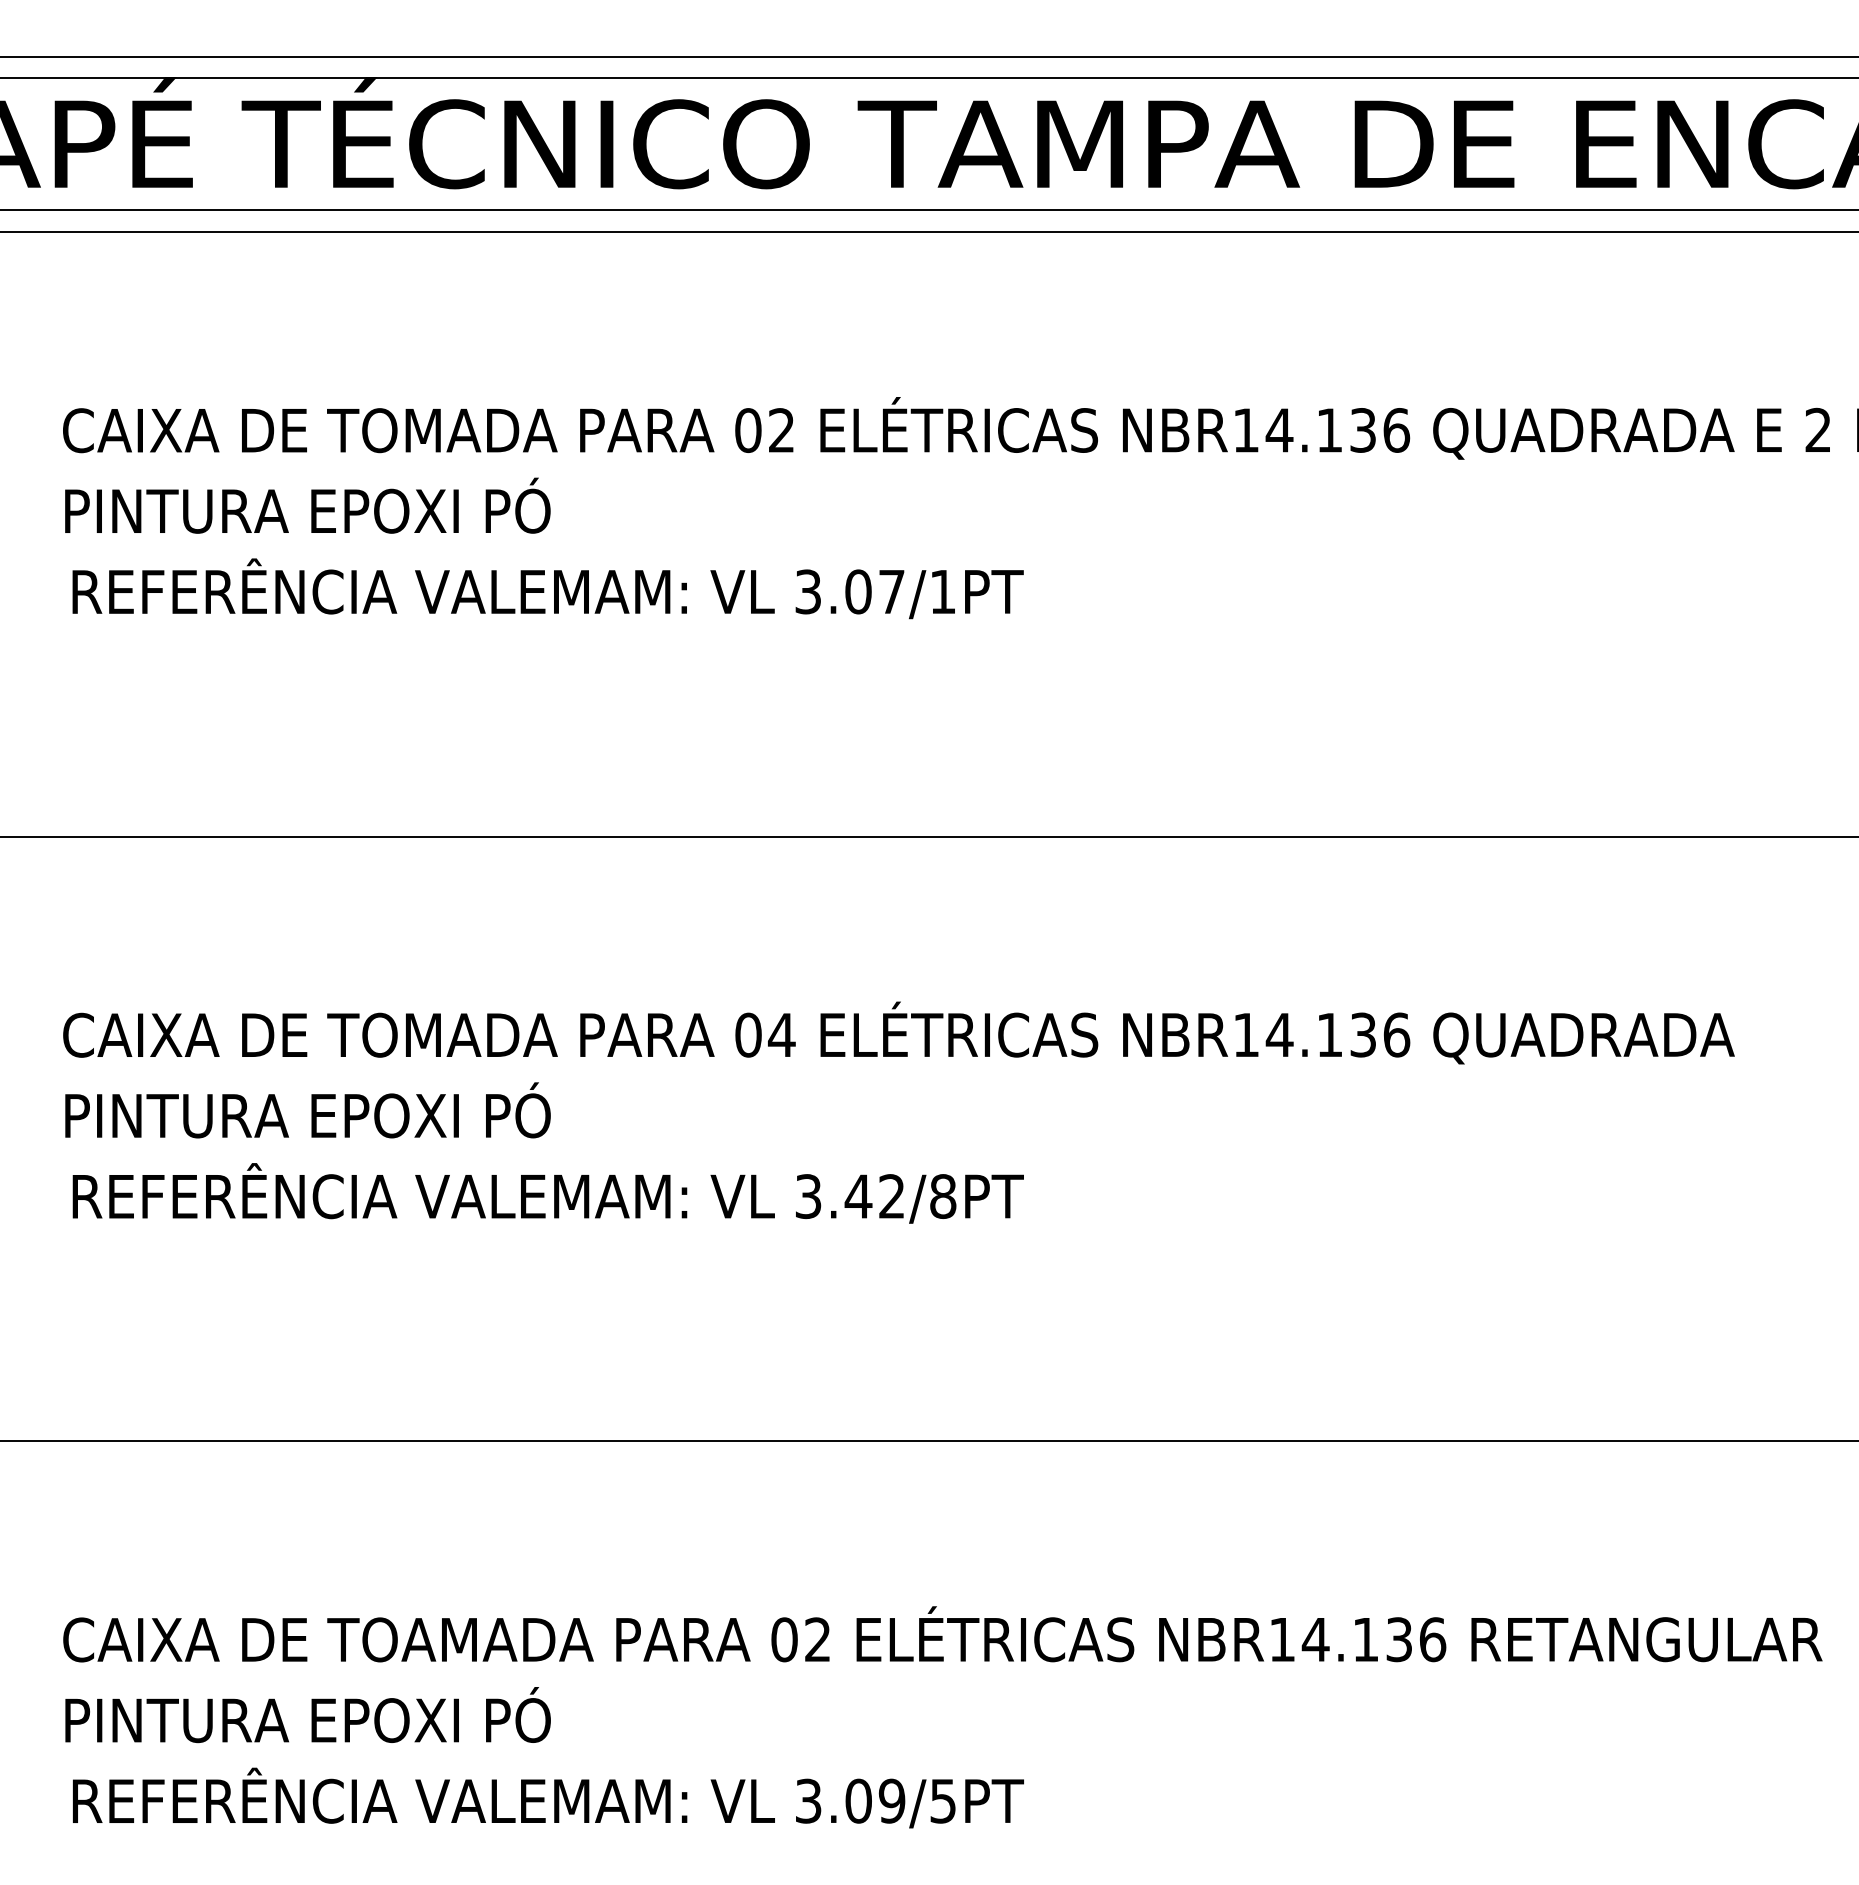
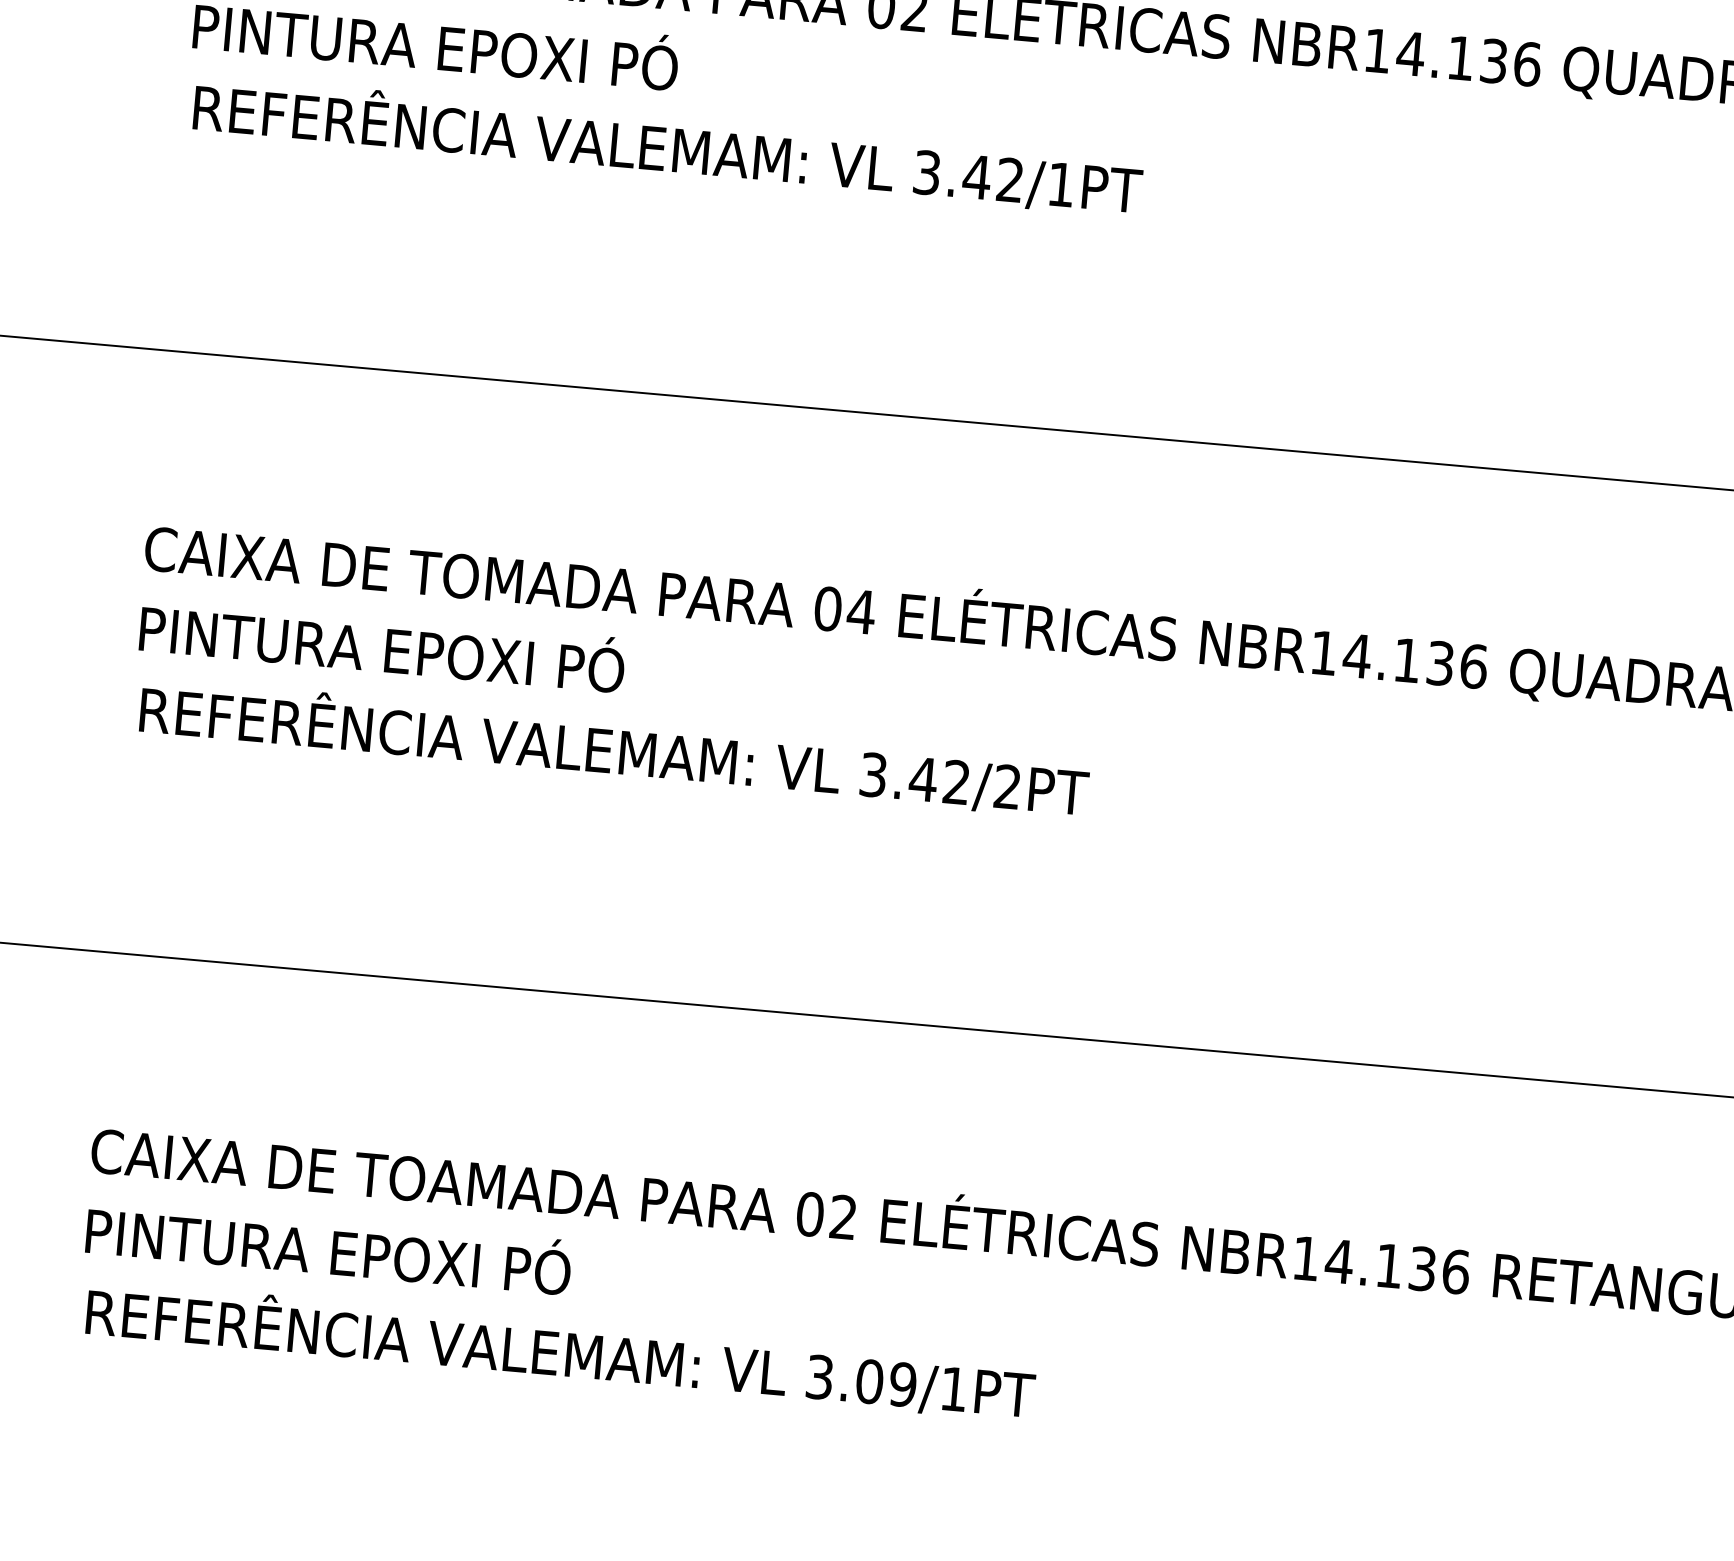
text: (874, 591) -> (993, 178), 3.07/1PT -> 3.42/1PT
text: (943, 1196) -> (1007, 786), 3.42/8PT -> 3.42/2PT
text: (942, 1801) -> (953, 1389), 3.09/5PT -> 3.09/1PT

